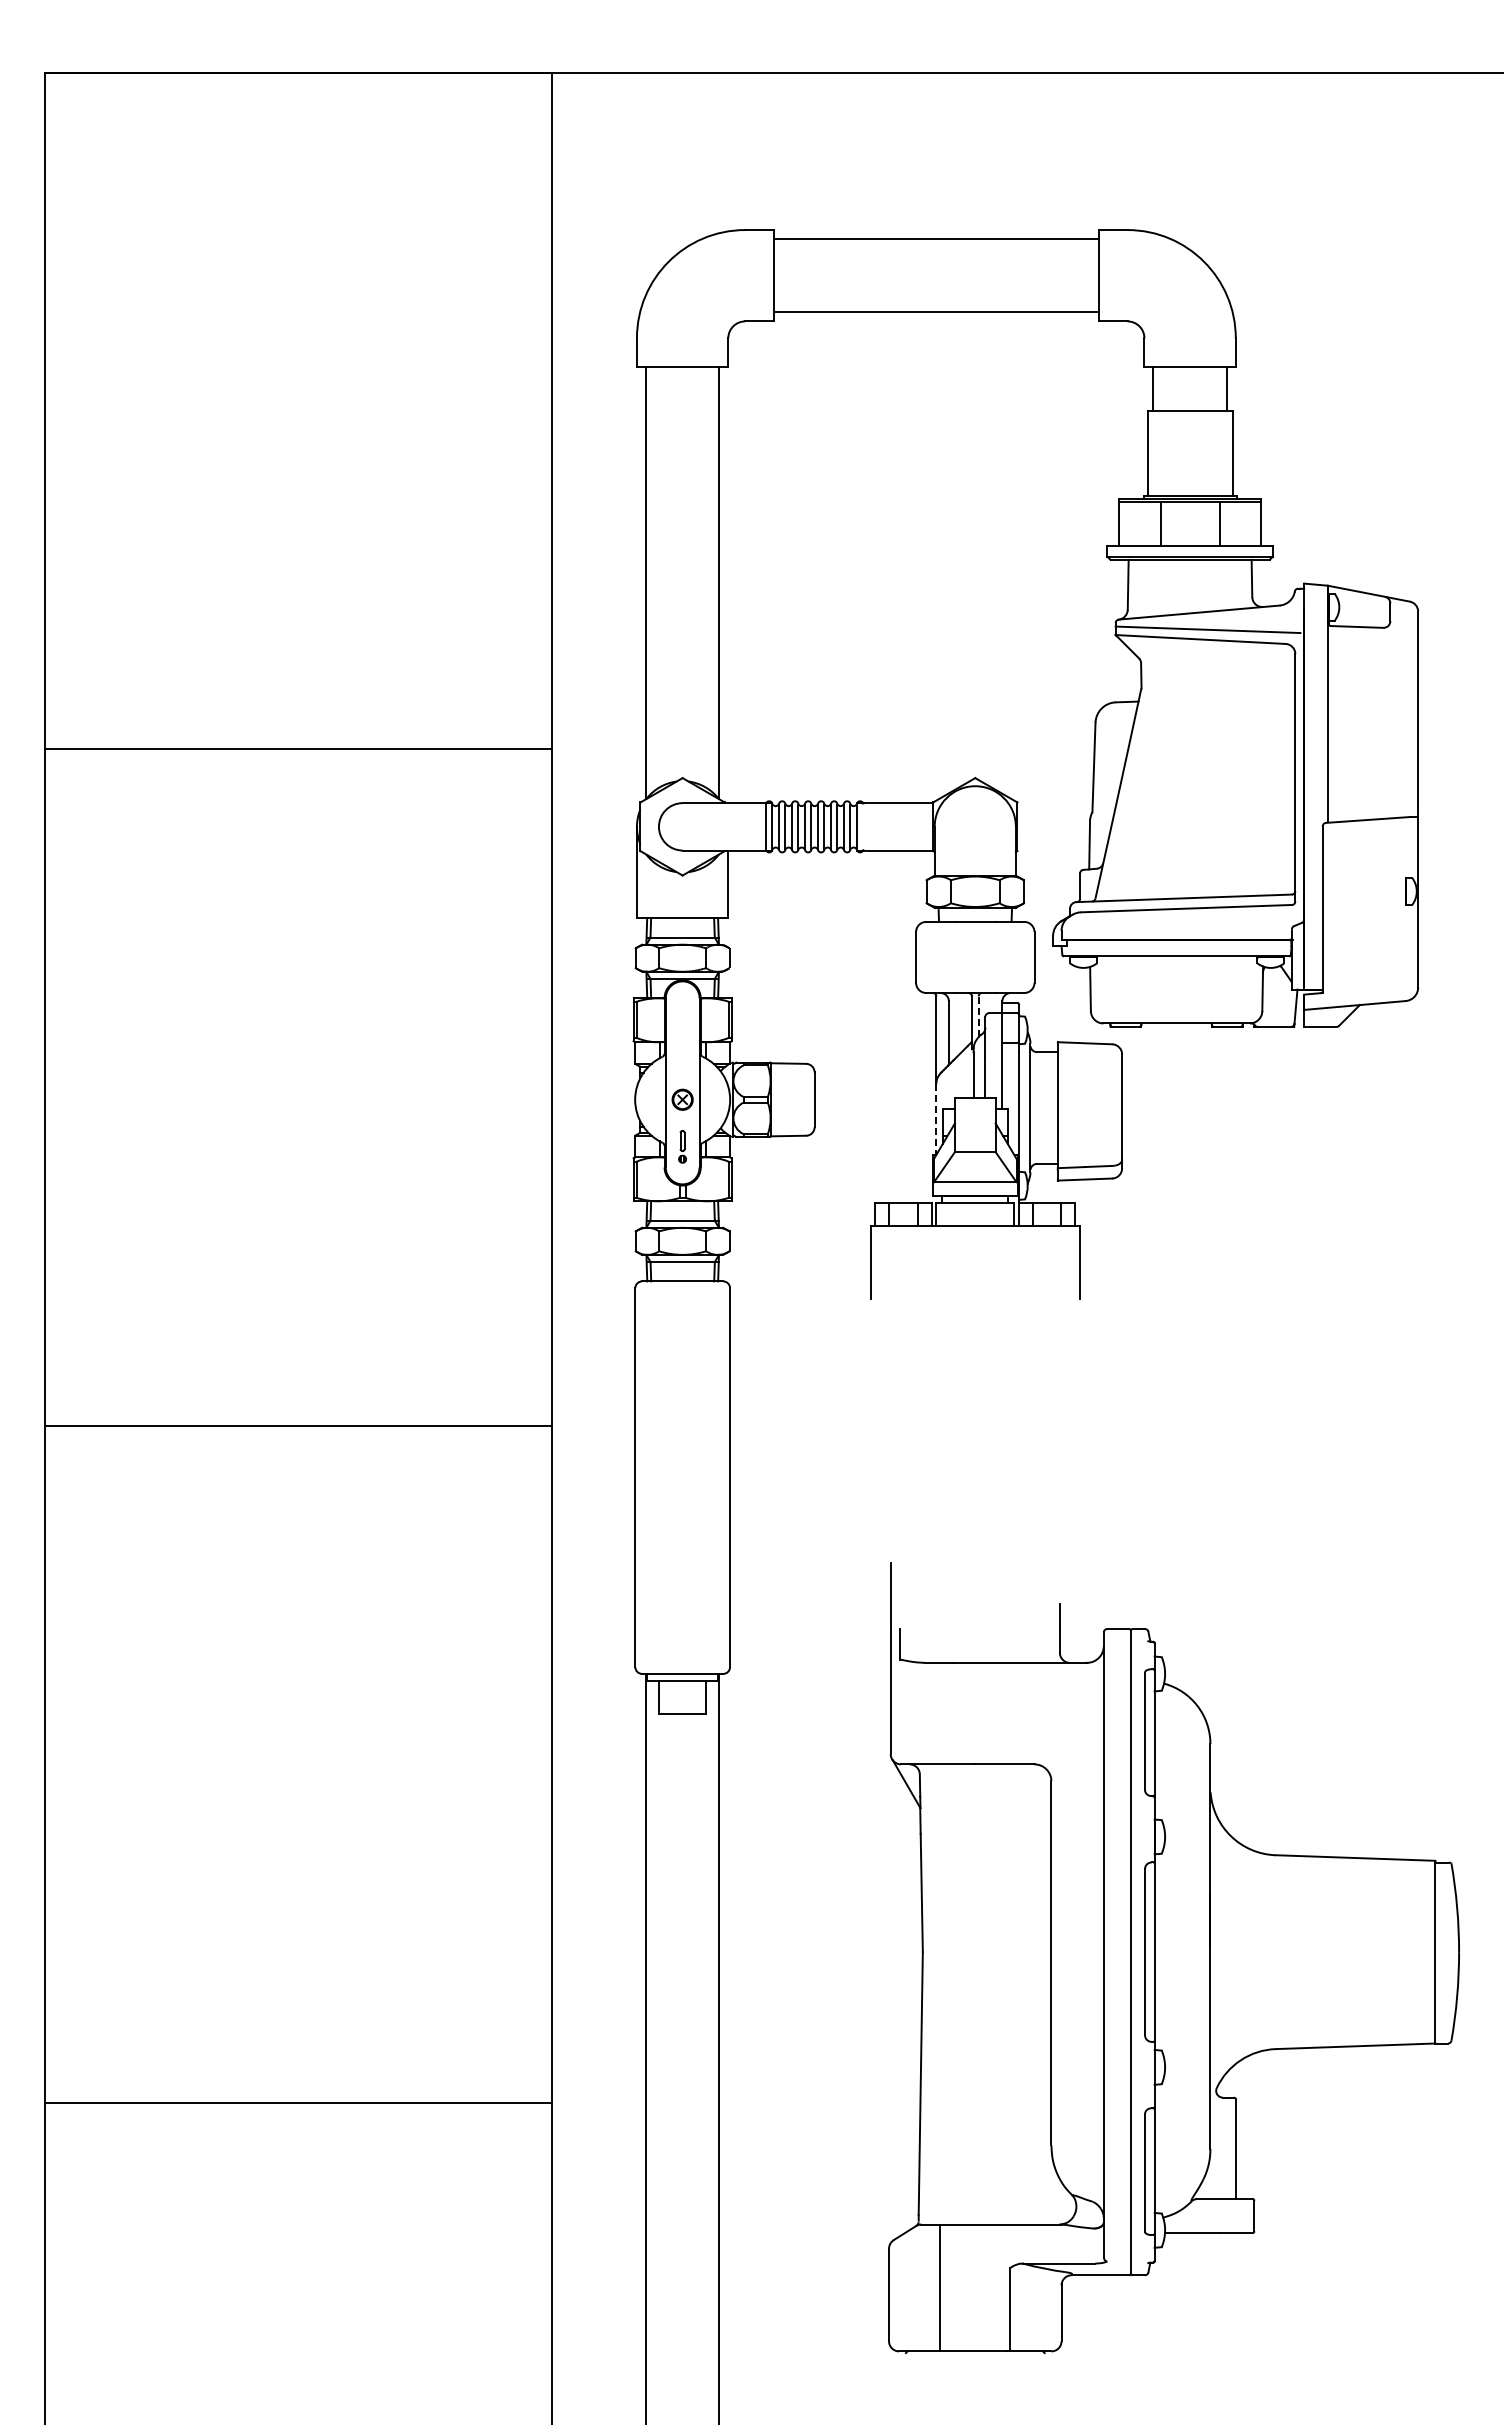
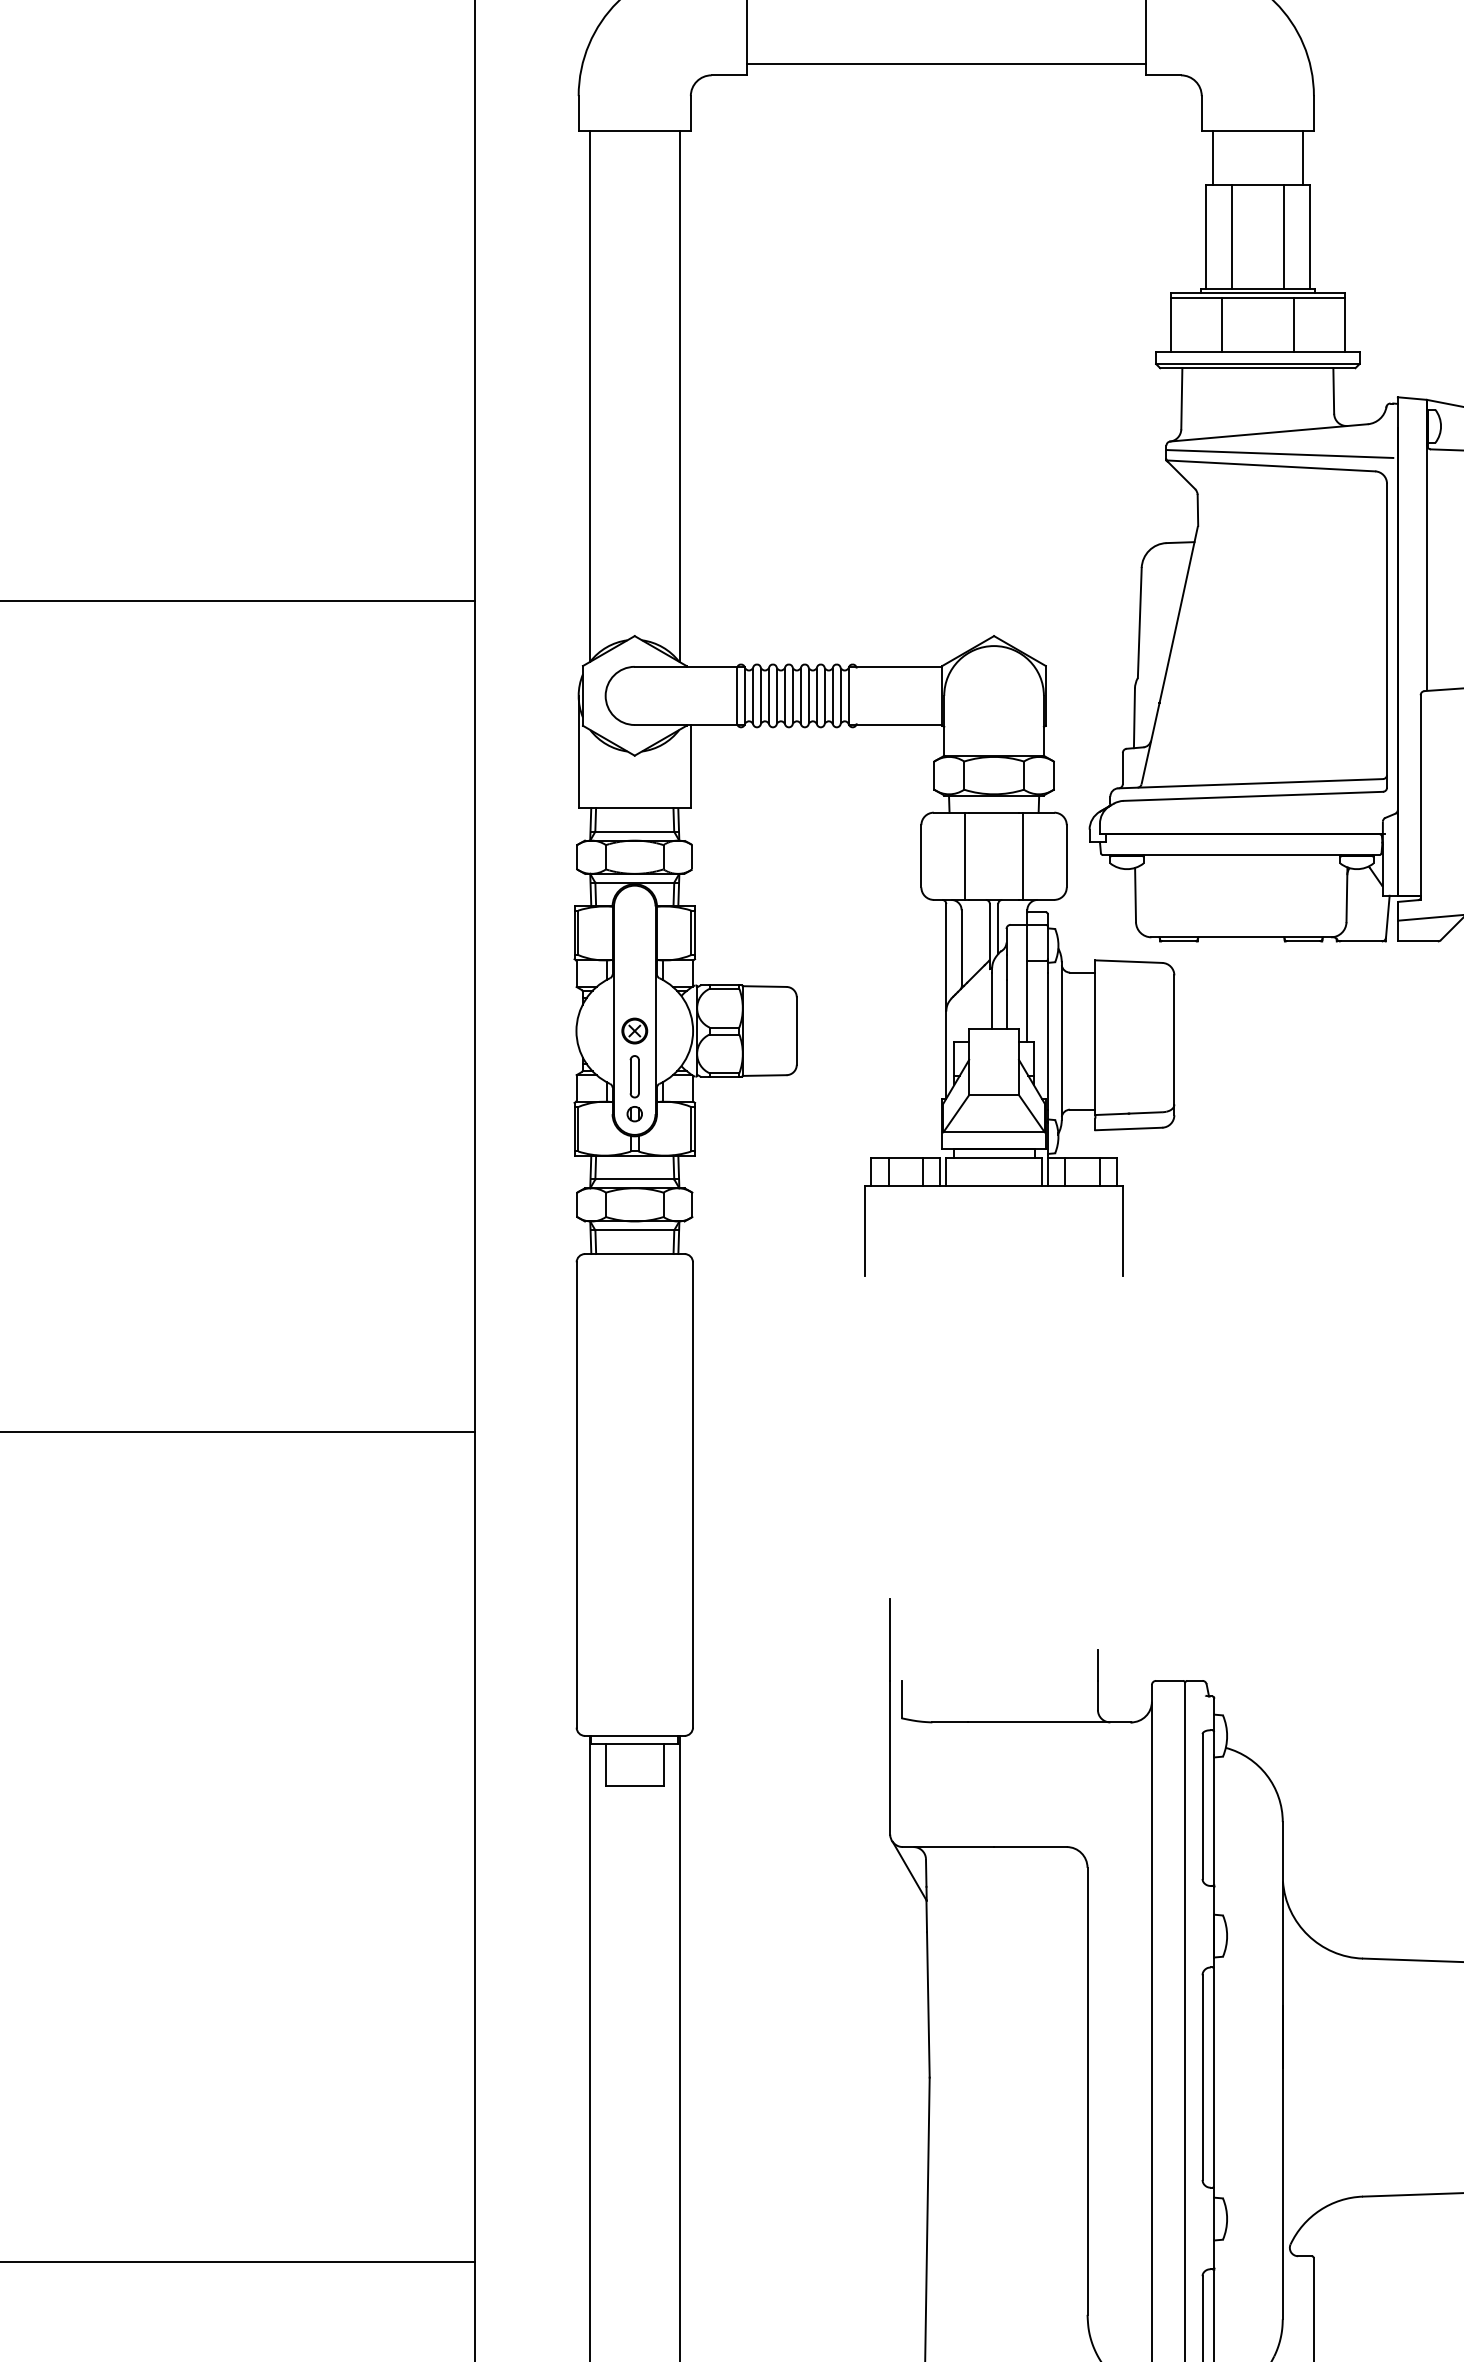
line: (1168, 453) -> (1231, 237), added
line: (1211, 453) -> (1284, 237), added
line: (951, 956) -> (964, 855), added
line: (999, 956) -> (1023, 855), added
line: (978, 1016) -> (998, 928), dashed -> solid
line: (936, 1119) -> (946, 1055), dashed -> solid
part: (682, 1146) -> (634, 1088), size x1.67

